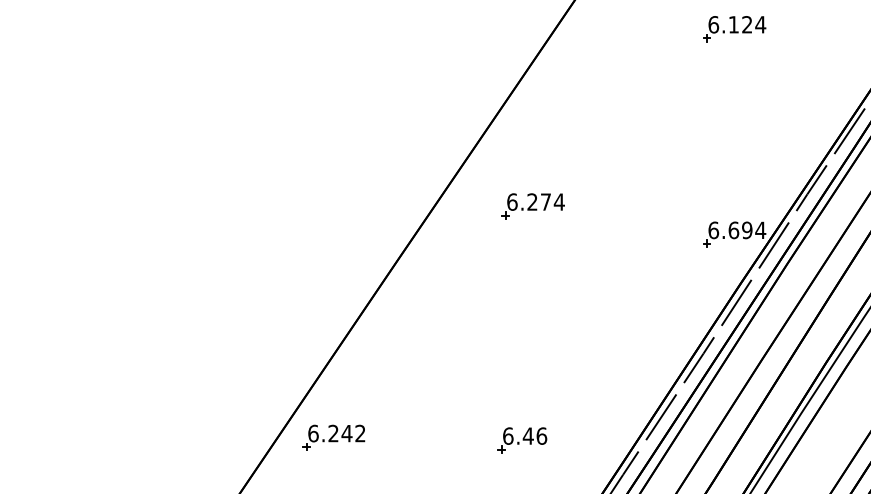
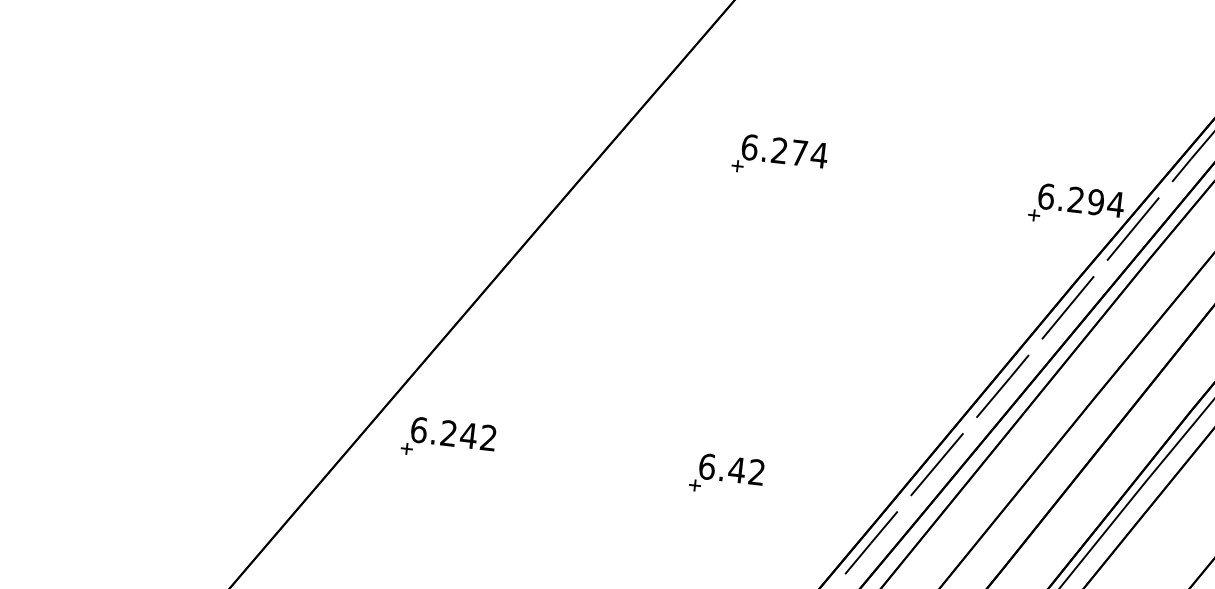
part: (532, 206) -> (778, 157), moved
text: (733, 230) -> (1075, 200), 6.694 -> 6.294
text: (541, 435) -> (756, 471), 6.46 -> 6.42

